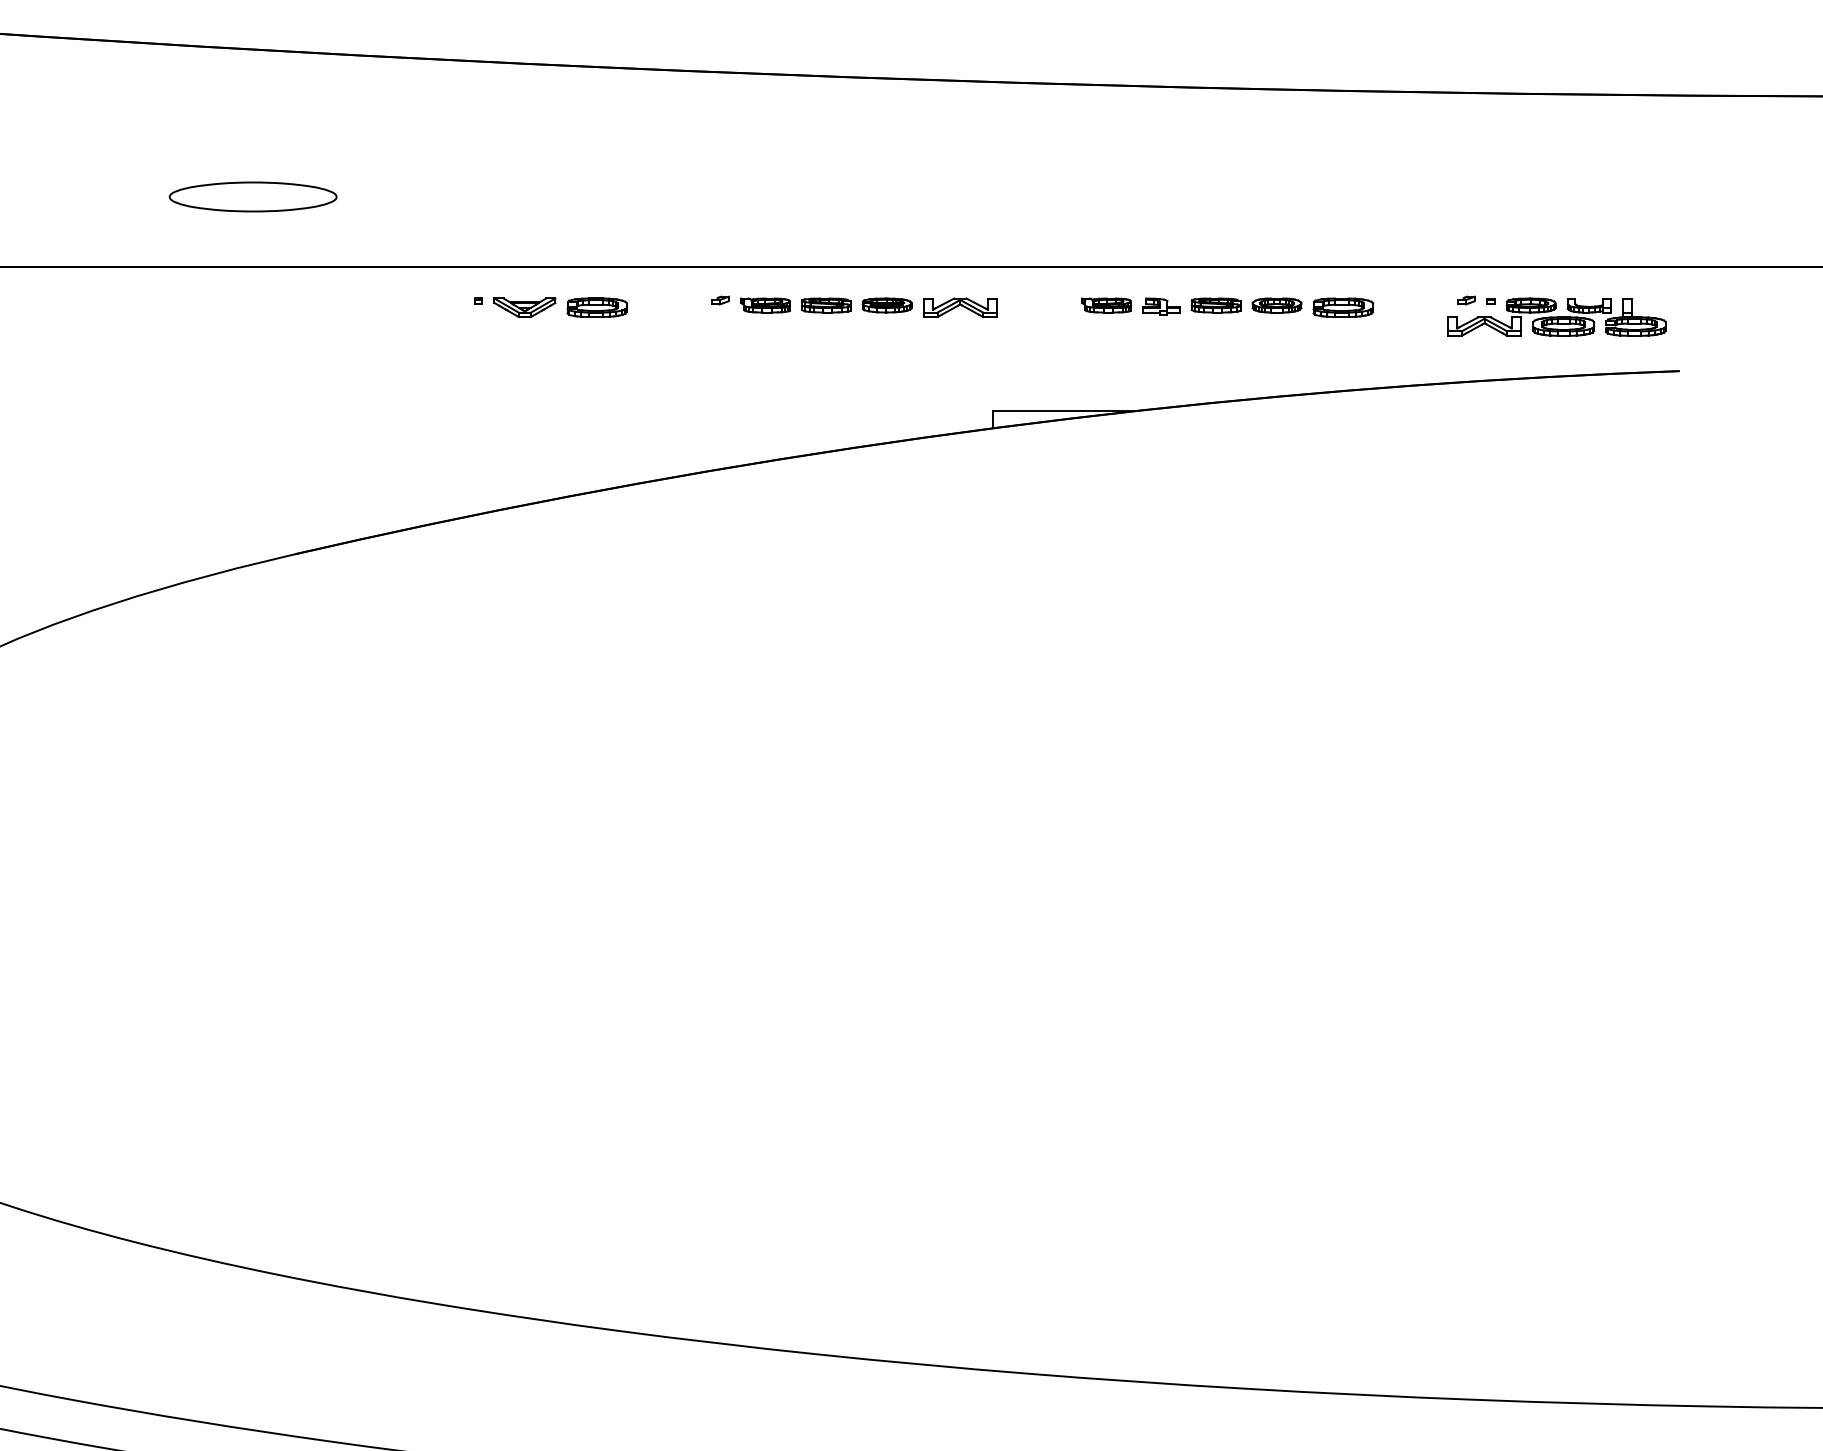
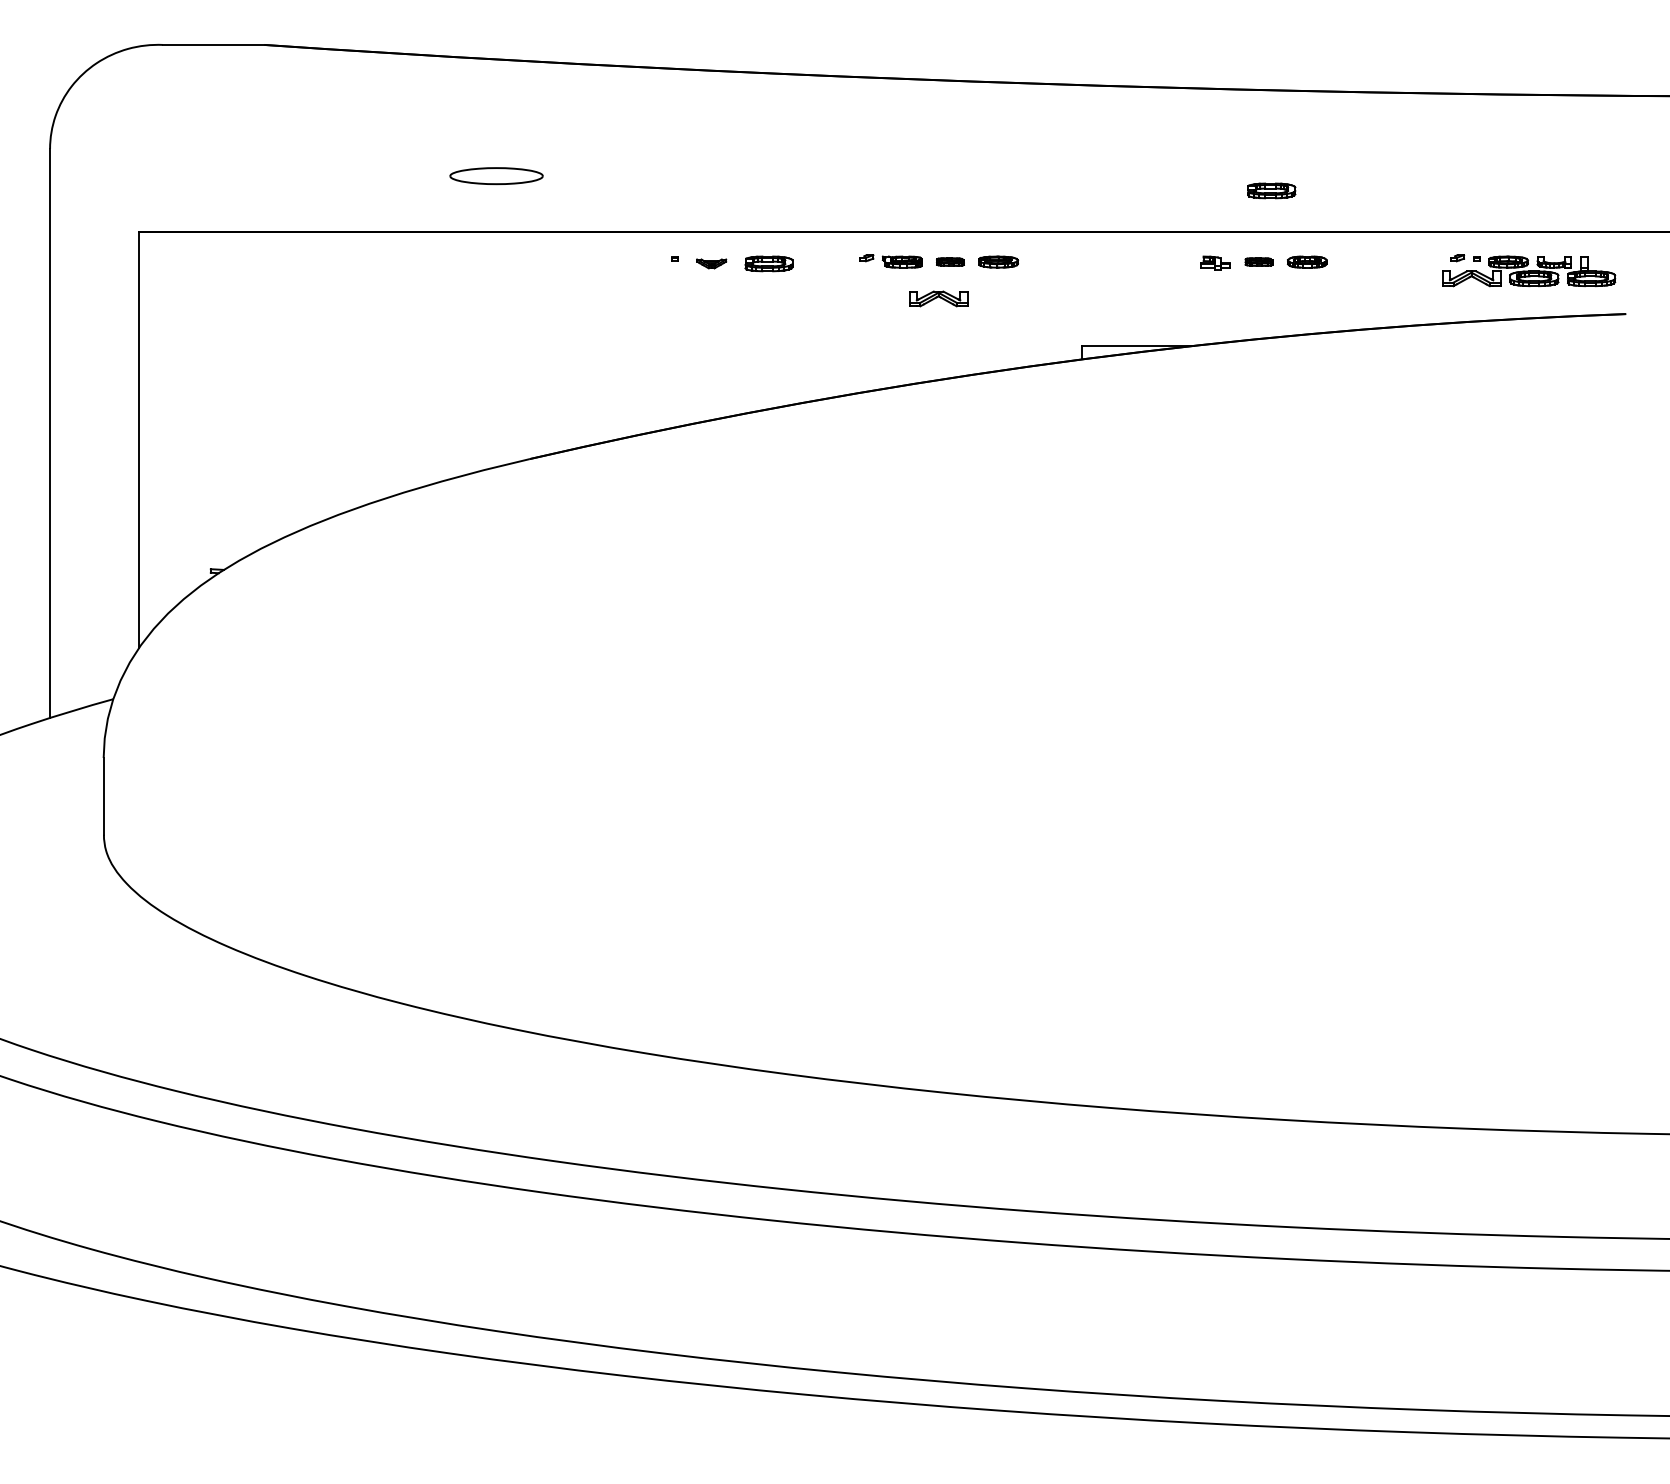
part: (253, 196) -> (496, 175), size x0.7
part: (826, 304) -> (950, 261), size x0.7
part: (1106, 304) -> (1172, 261), removed
part: (1215, 304) -> (1258, 261), size x0.7
part: (524, 307) -> (711, 263), size x0.6
part: (960, 307) -> (938, 298), moved
part: (1342, 307) -> (1271, 190), moved

